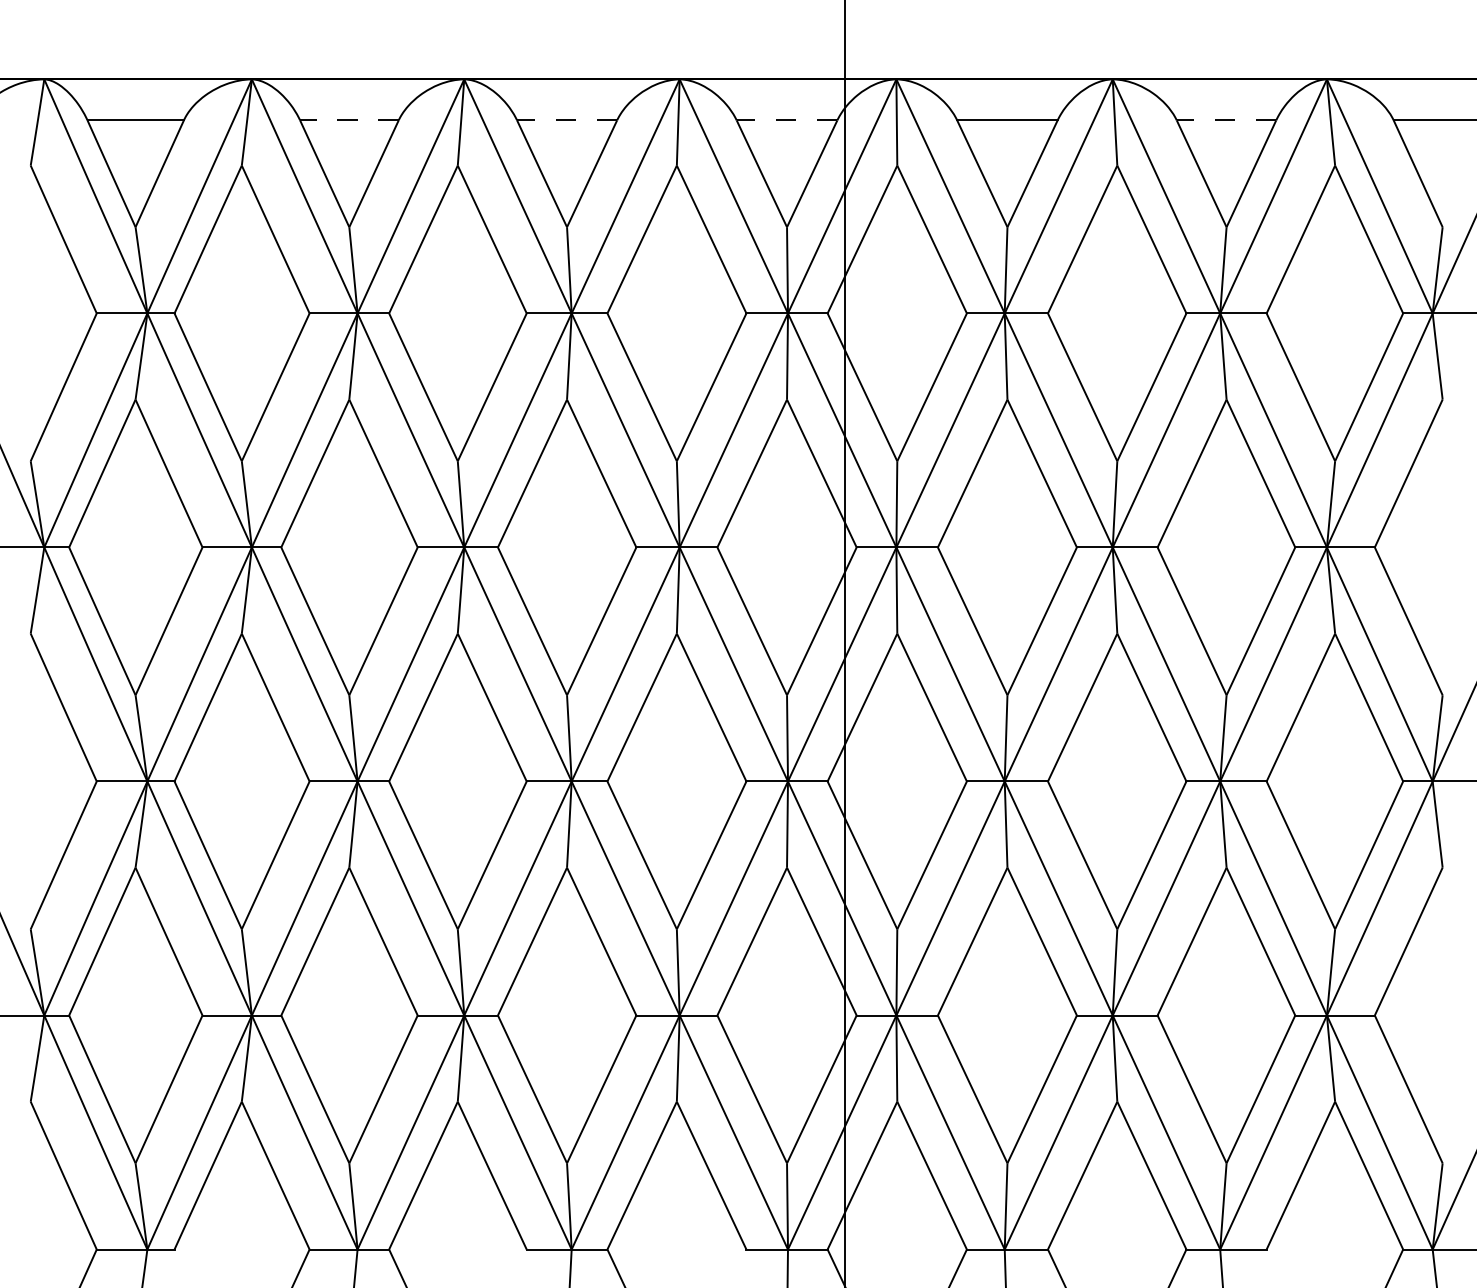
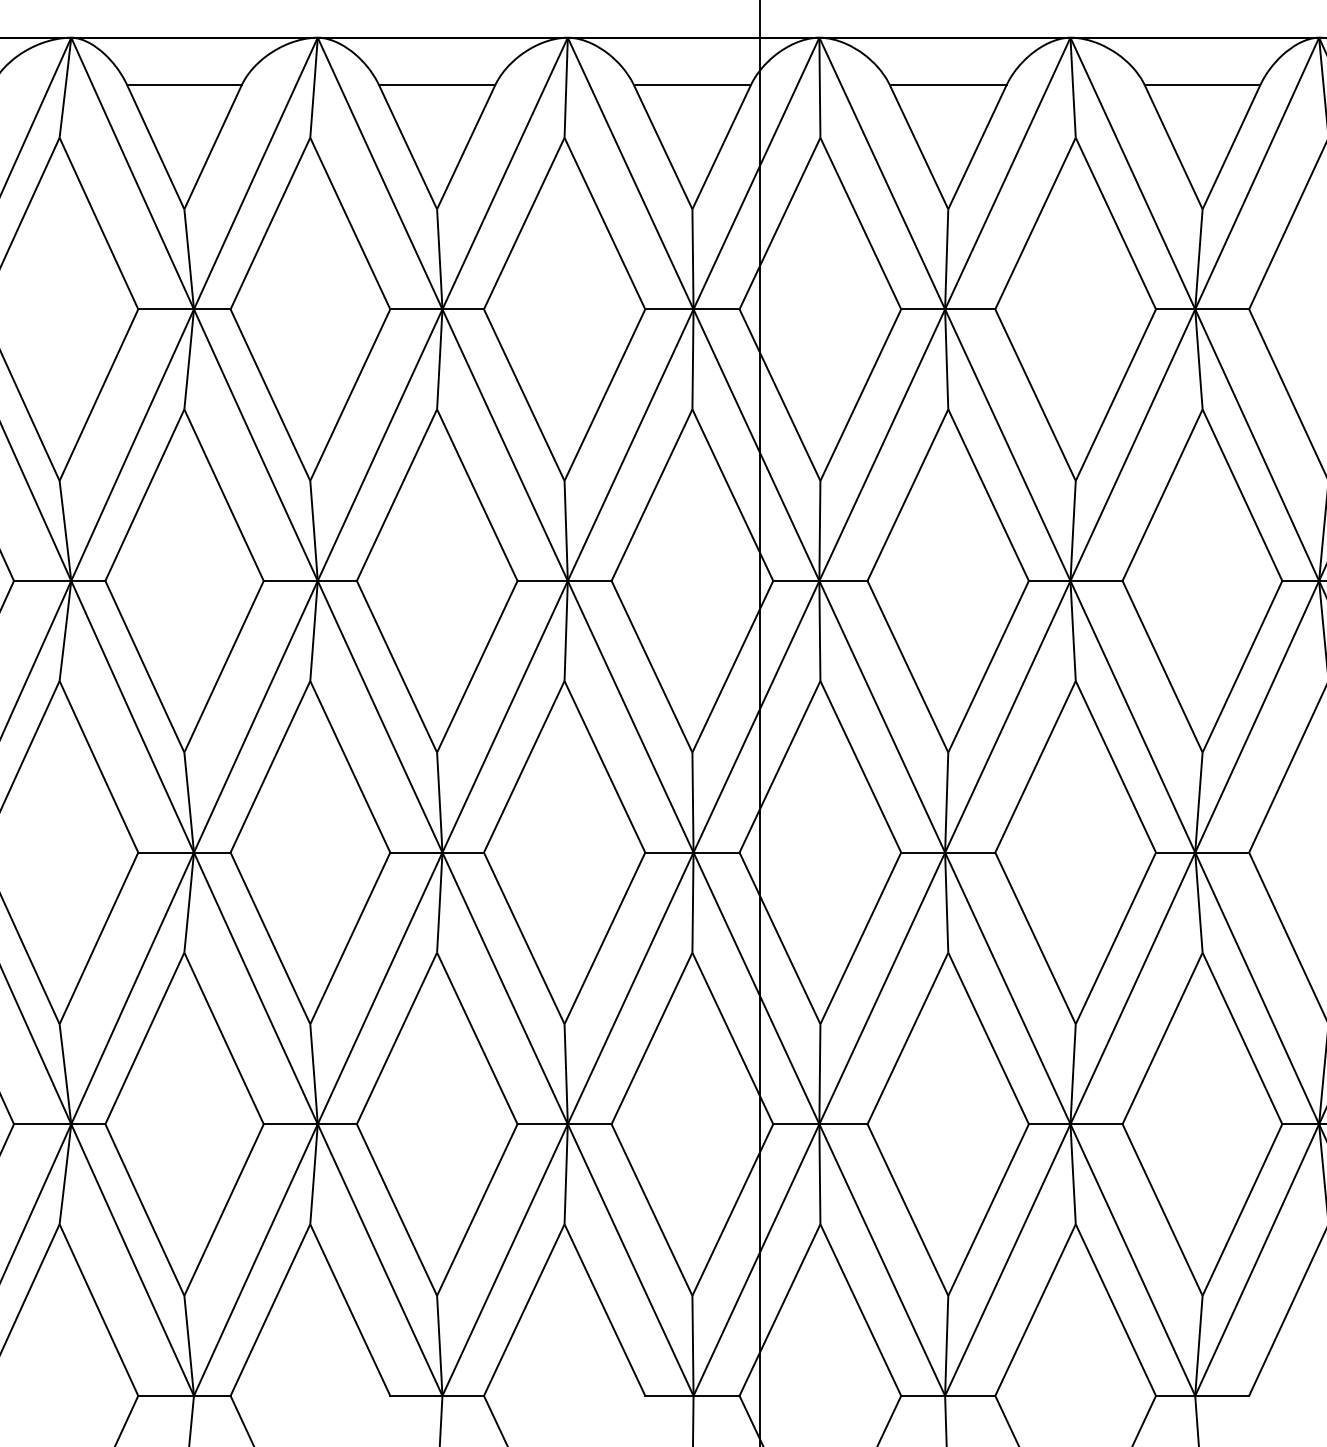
line: (348, 120) -> (183, 85), dashed -> solid
line: (566, 120) -> (436, 85), dashed -> solid
line: (786, 120) -> (691, 85), dashed -> solid
line: (1226, 120) -> (1202, 85), dashed -> solid

